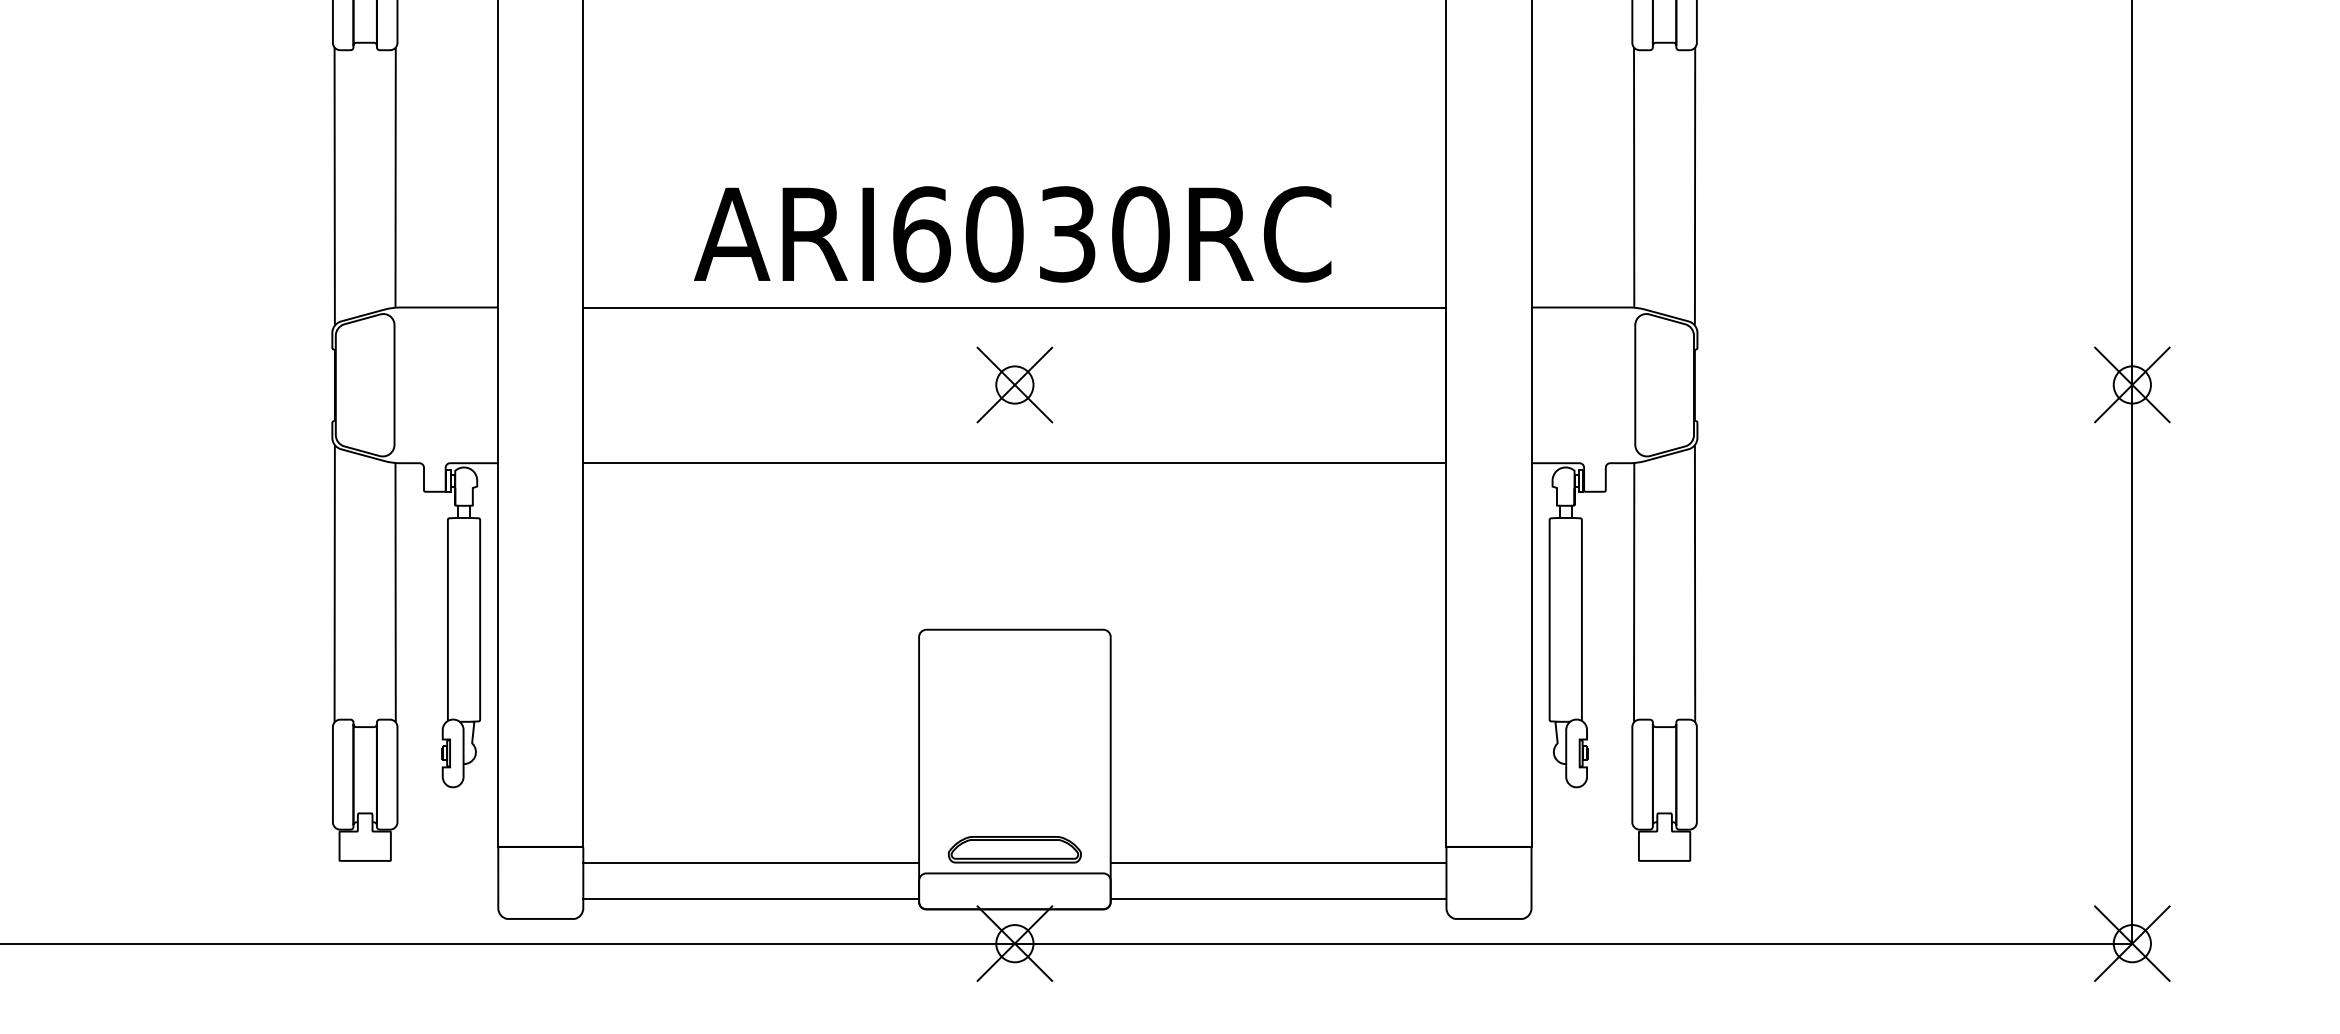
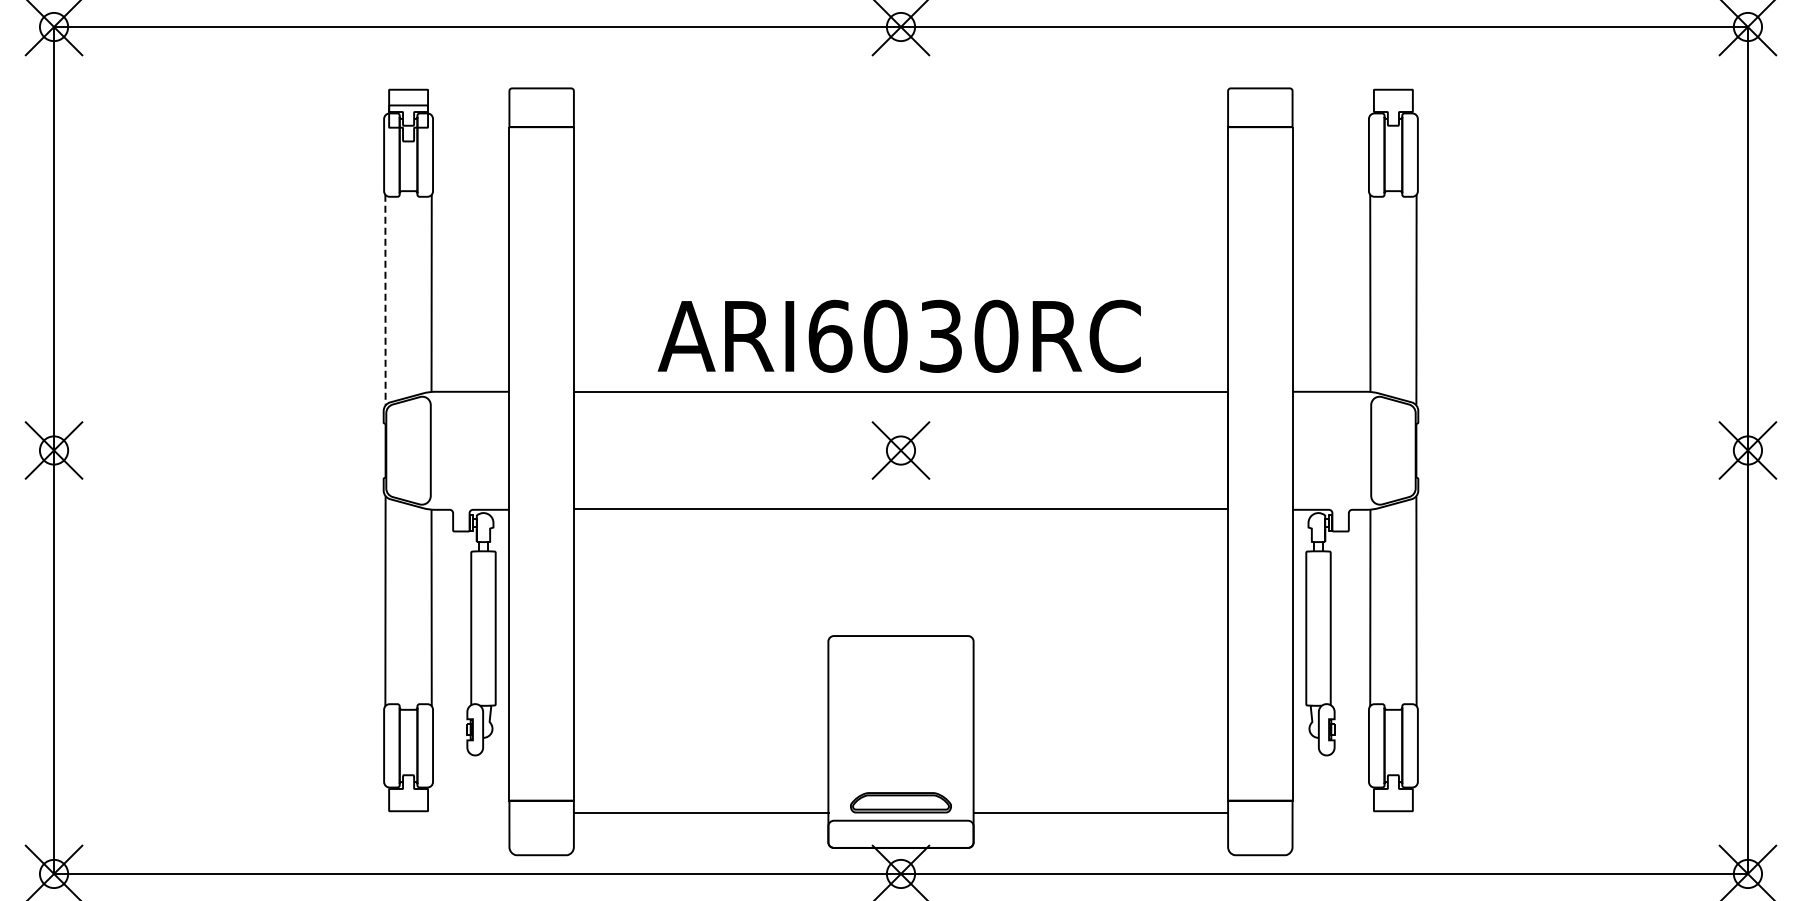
line: (334, 187) -> (385, 300), solid -> dashed
line: (750, 899) -> (700, 840), removed
line: (1278, 899) -> (1100, 840), removed

